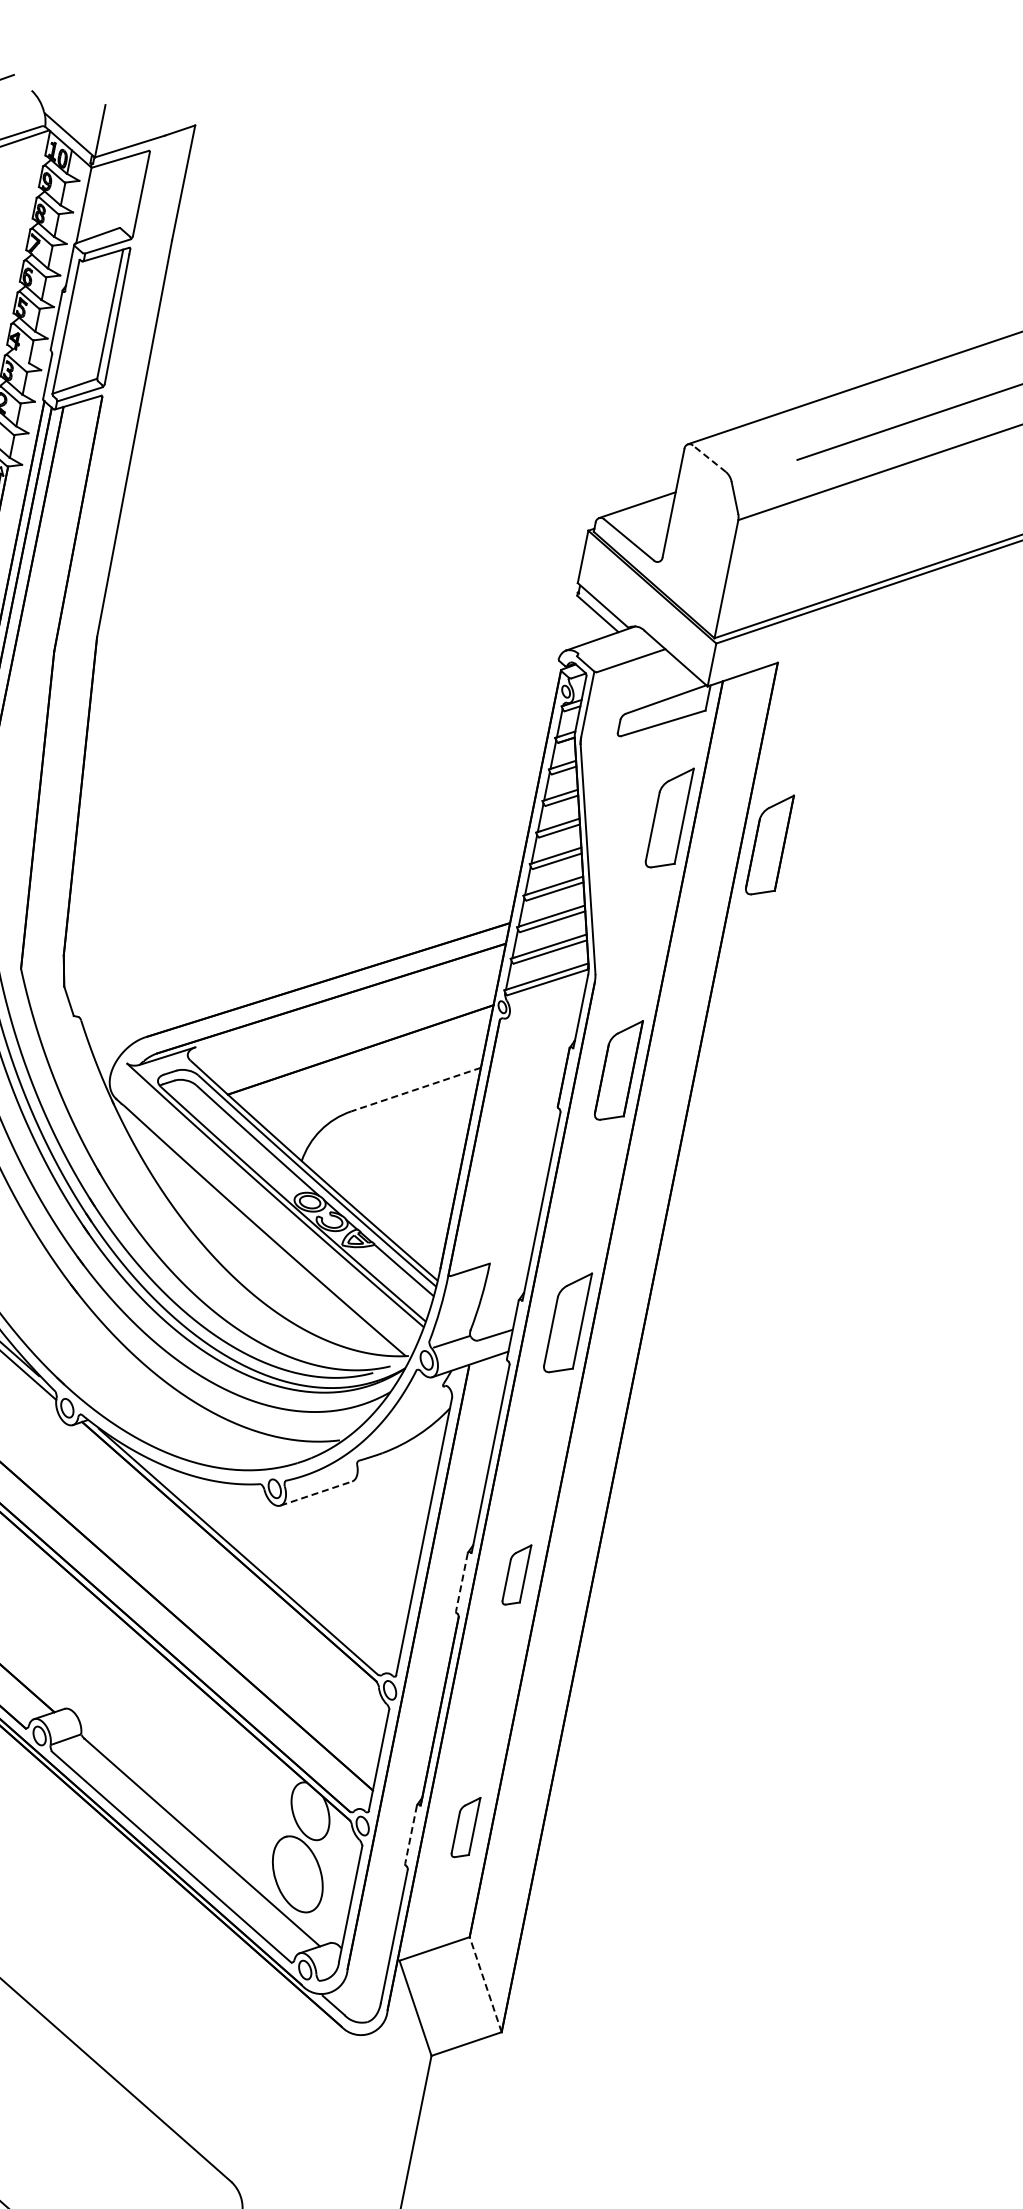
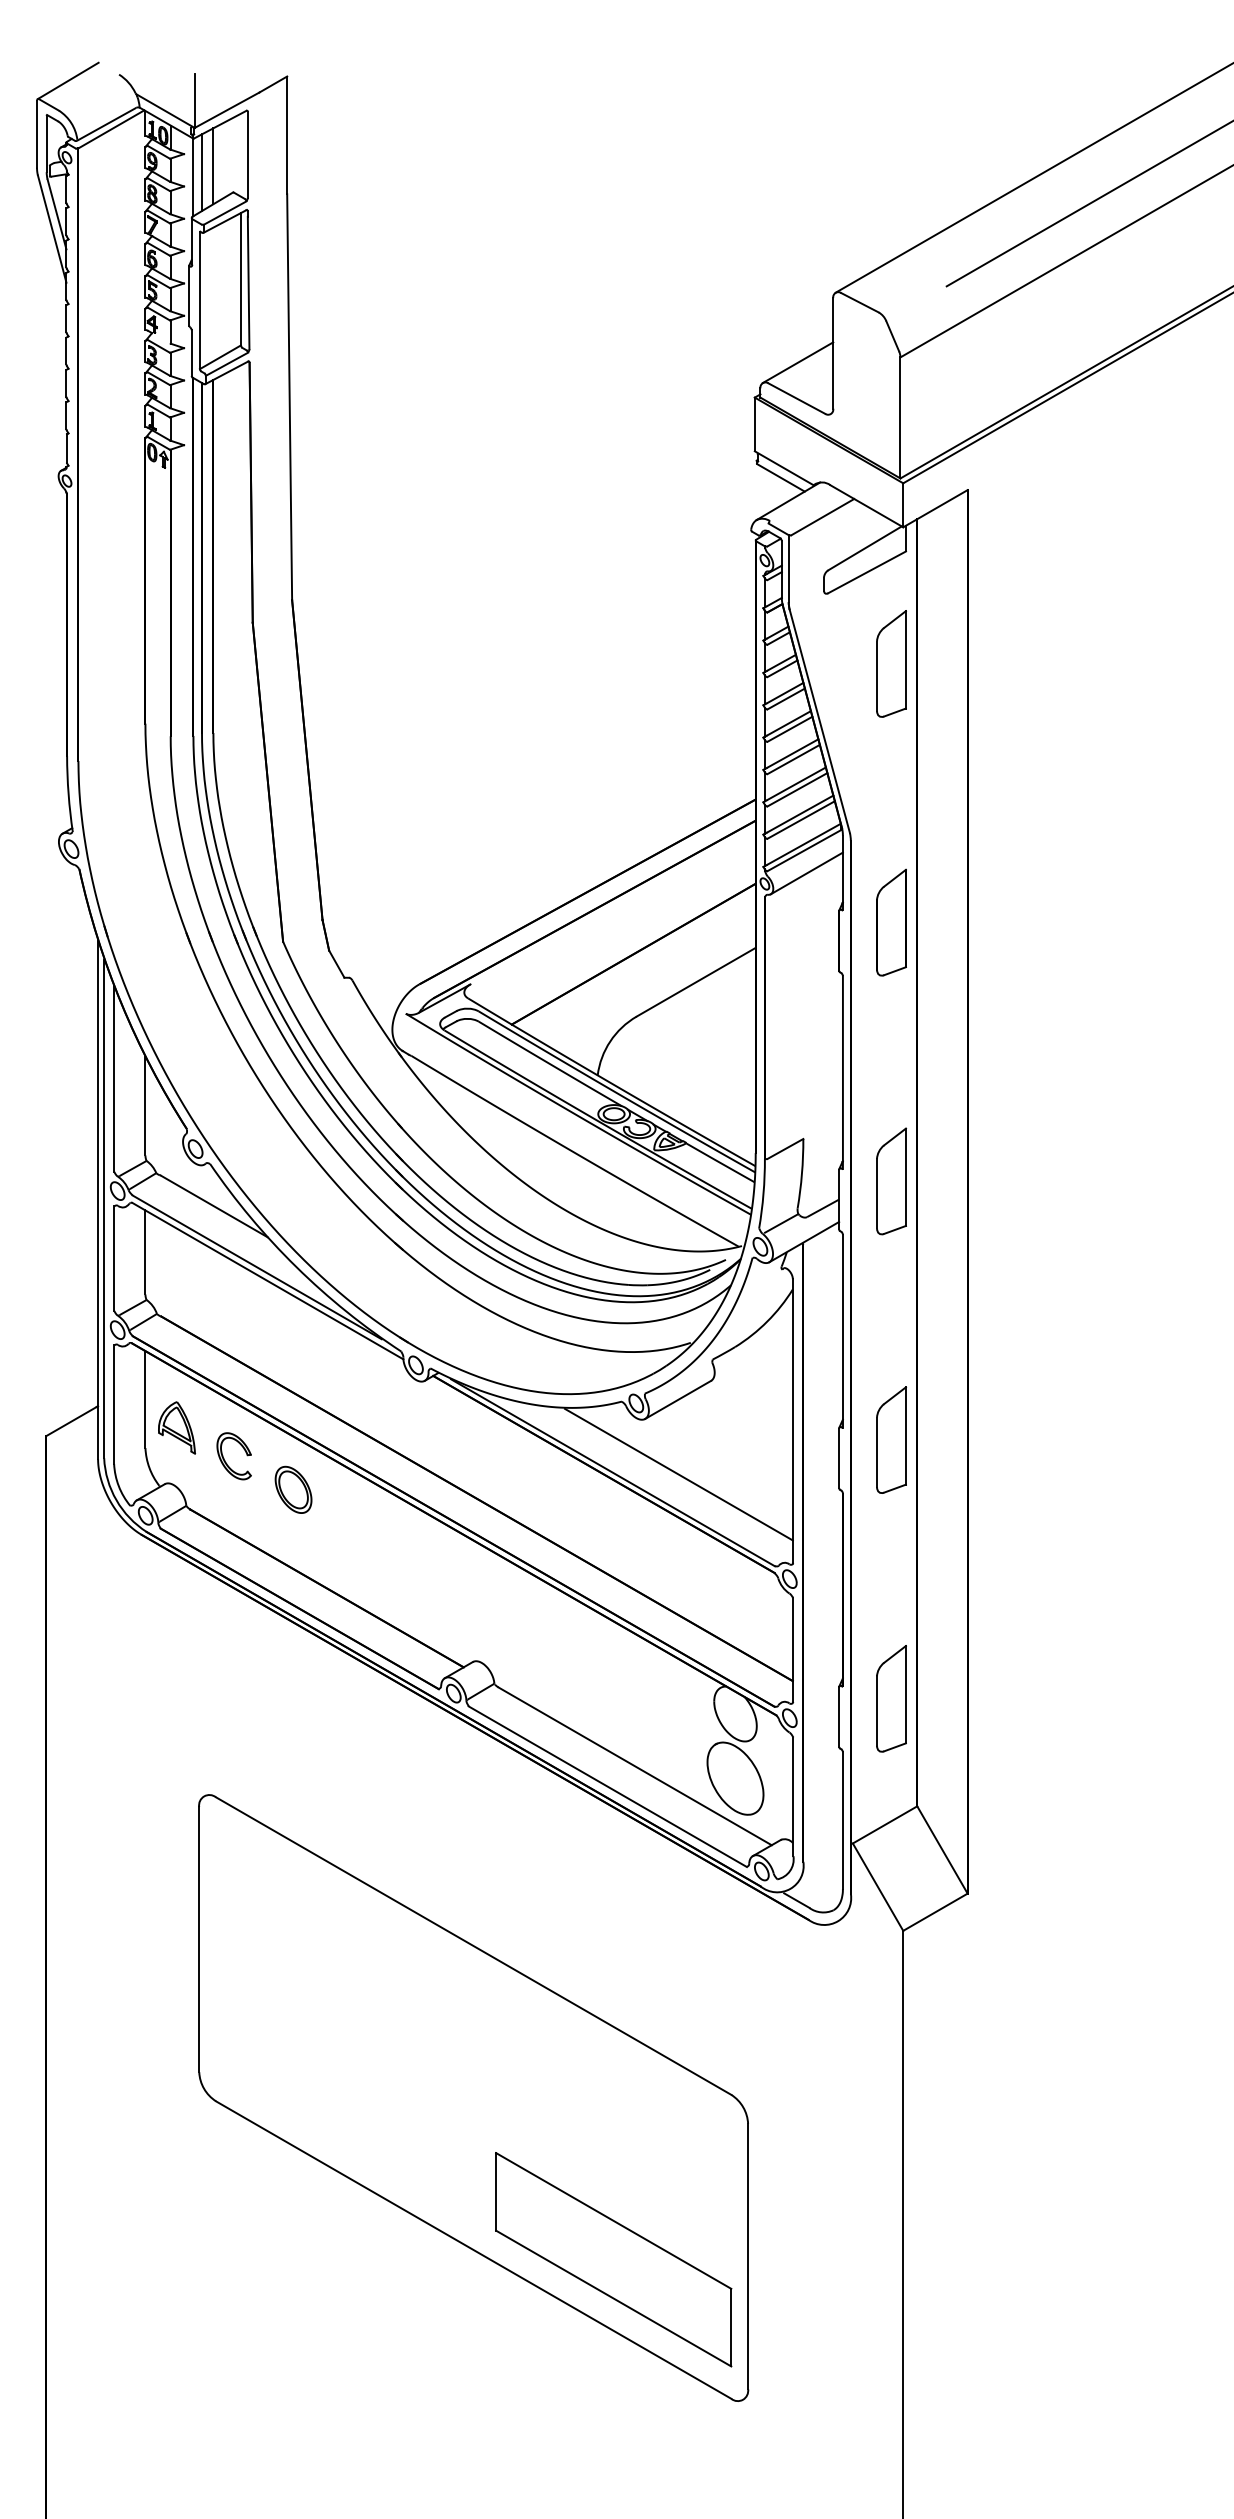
line: (105, 198) -> (213, 166), added
line: (92, 202) -> (201, 172), added
line: (709, 458) -> (859, 302), dashed -> solid
part: (769, 844) -> (995, 670), removed
line: (545, 1005) -> (806, 873), added
line: (416, 1089) -> (696, 982), dashed -> solid
line: (316, 1493) -> (678, 1399), dashed -> solid
line: (302, 1566) -> (678, 1474), added
part: (516, 1574) -> (891, 1439), size x1.67
line: (462, 1582) -> (839, 1458), dashed -> solid
part: (465, 1826) -> (891, 1698), size x1.67
line: (411, 1835) -> (839, 1717), dashed -> solid
line: (485, 1984) -> (942, 1849), dashed -> solid

